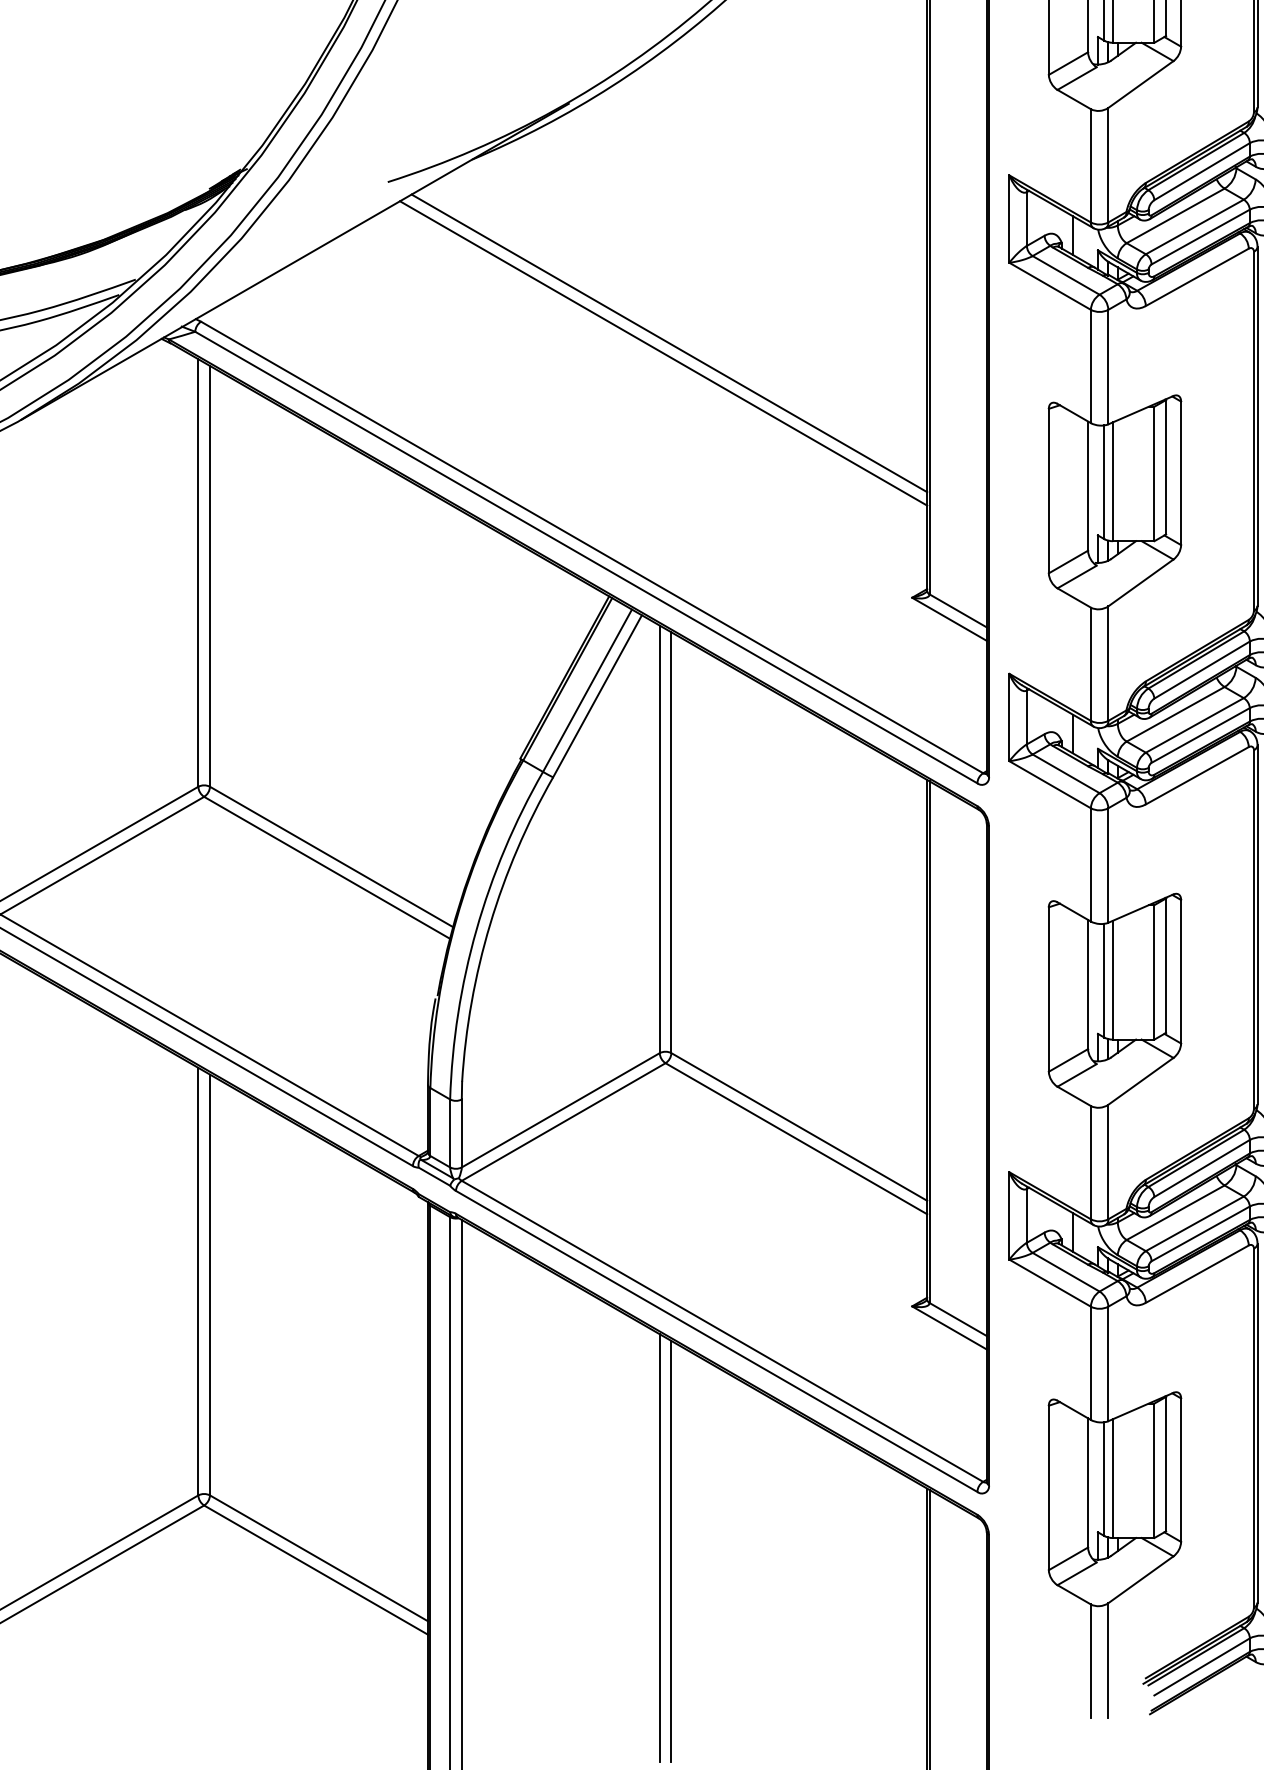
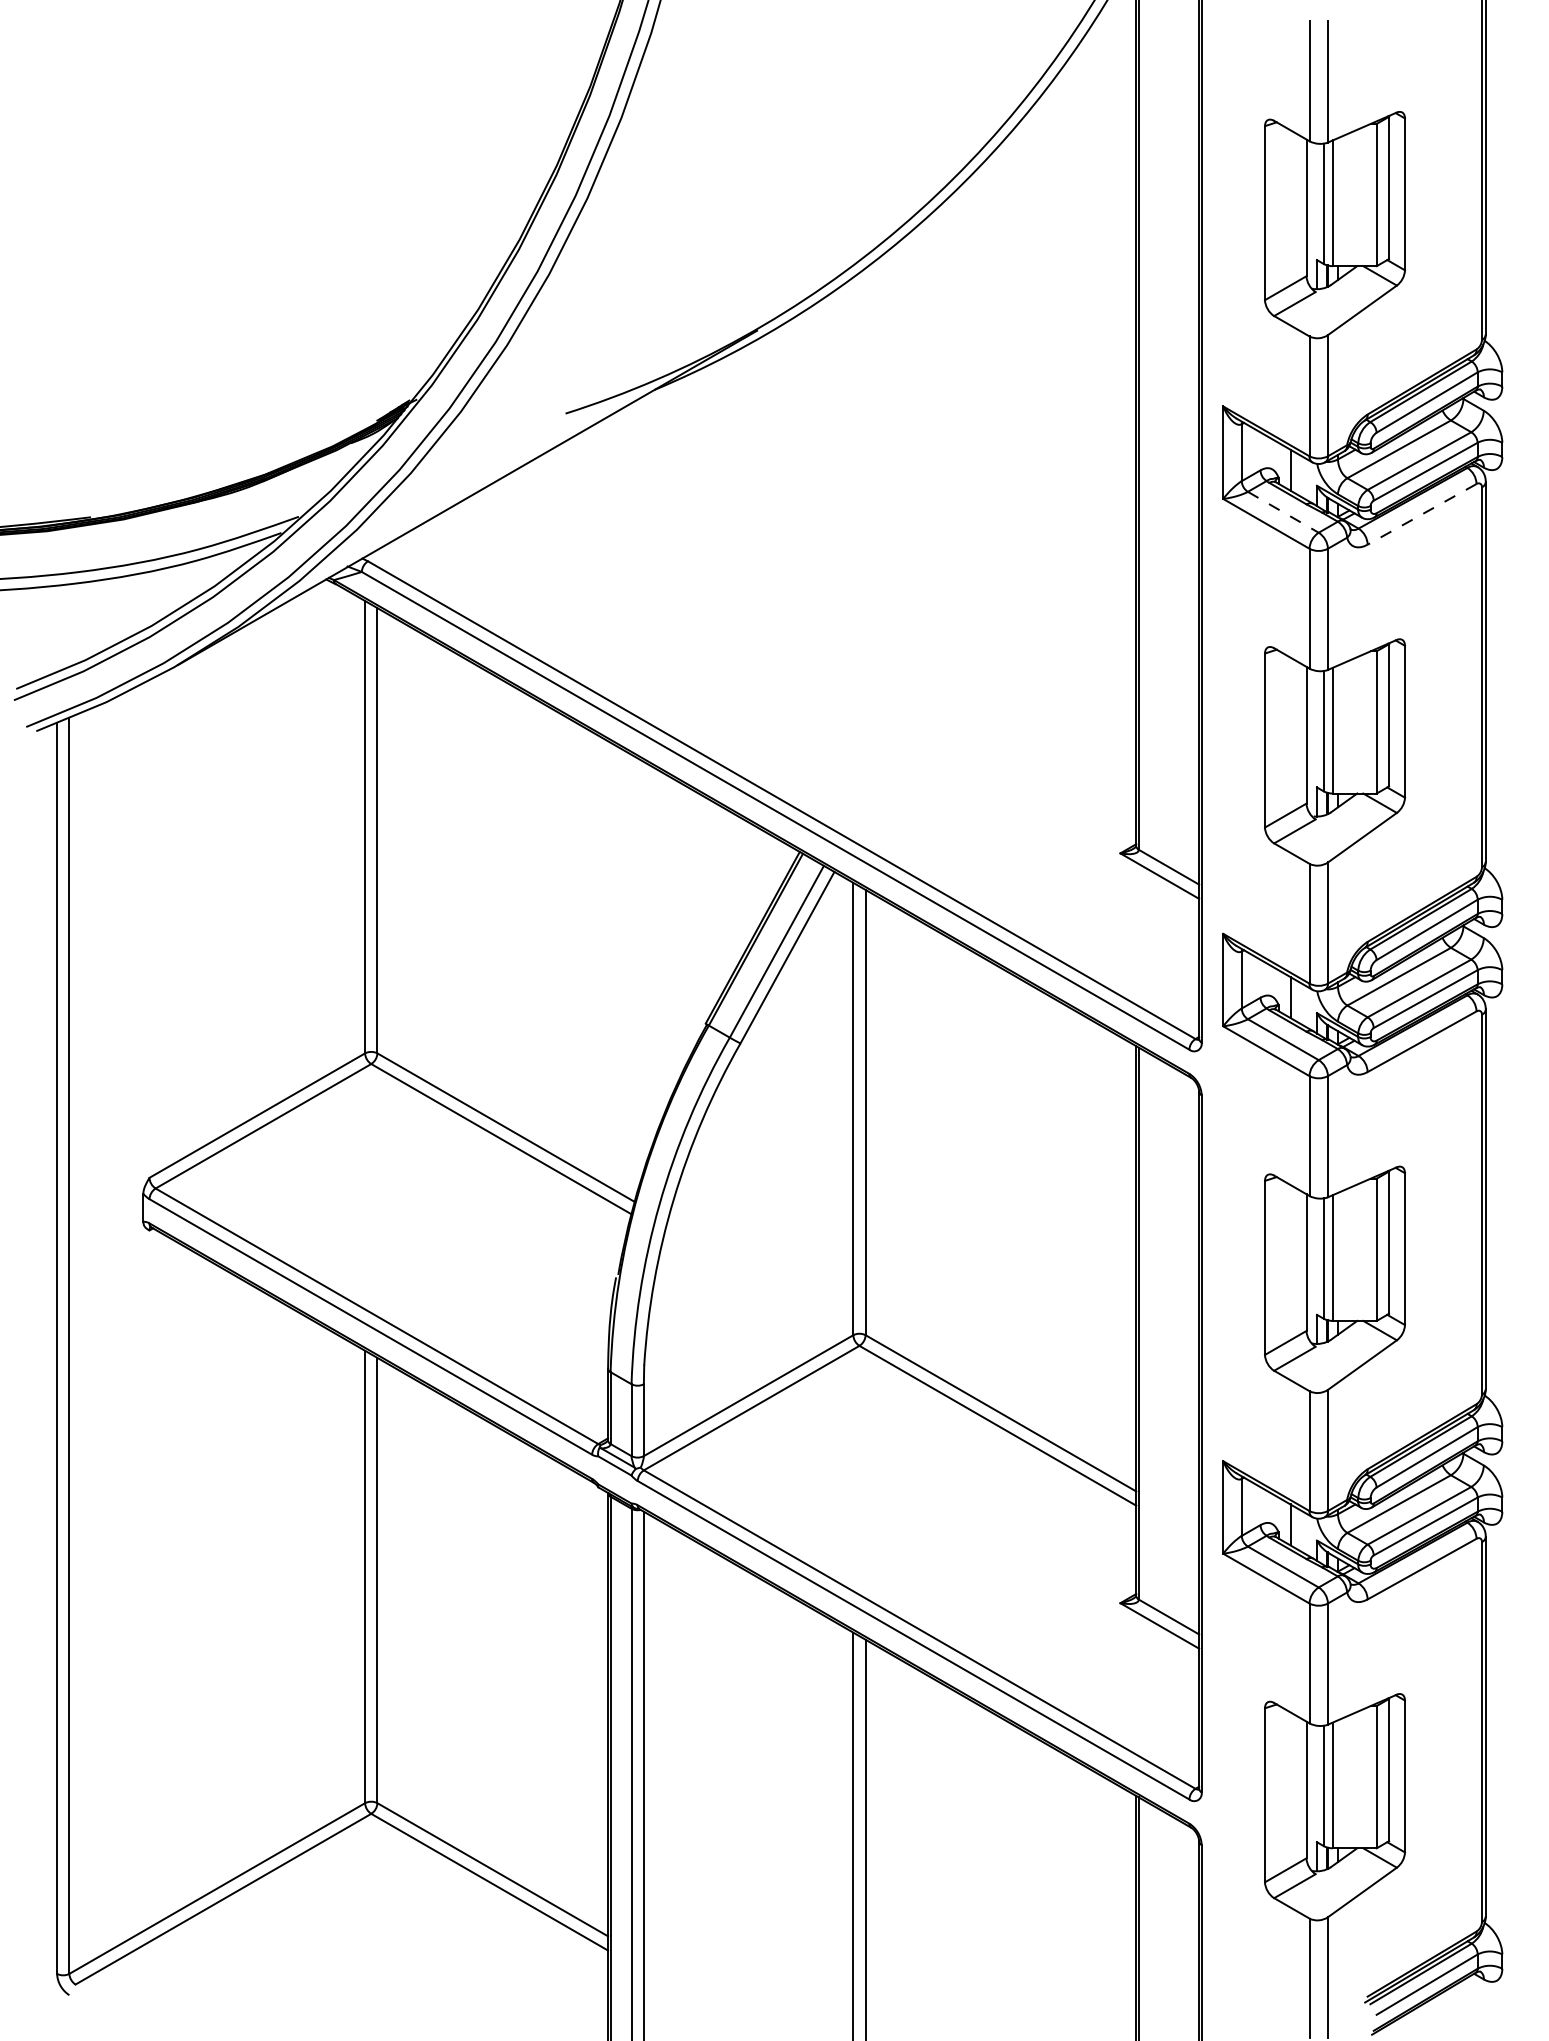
line: (1066, 275) -> (1283, 512), solid -> dashed
line: (1196, 277) -> (1421, 514), solid -> dashed
line: (669, 342) -> (863, 583), removed
line: (663, 353) -> (857, 594), removed

